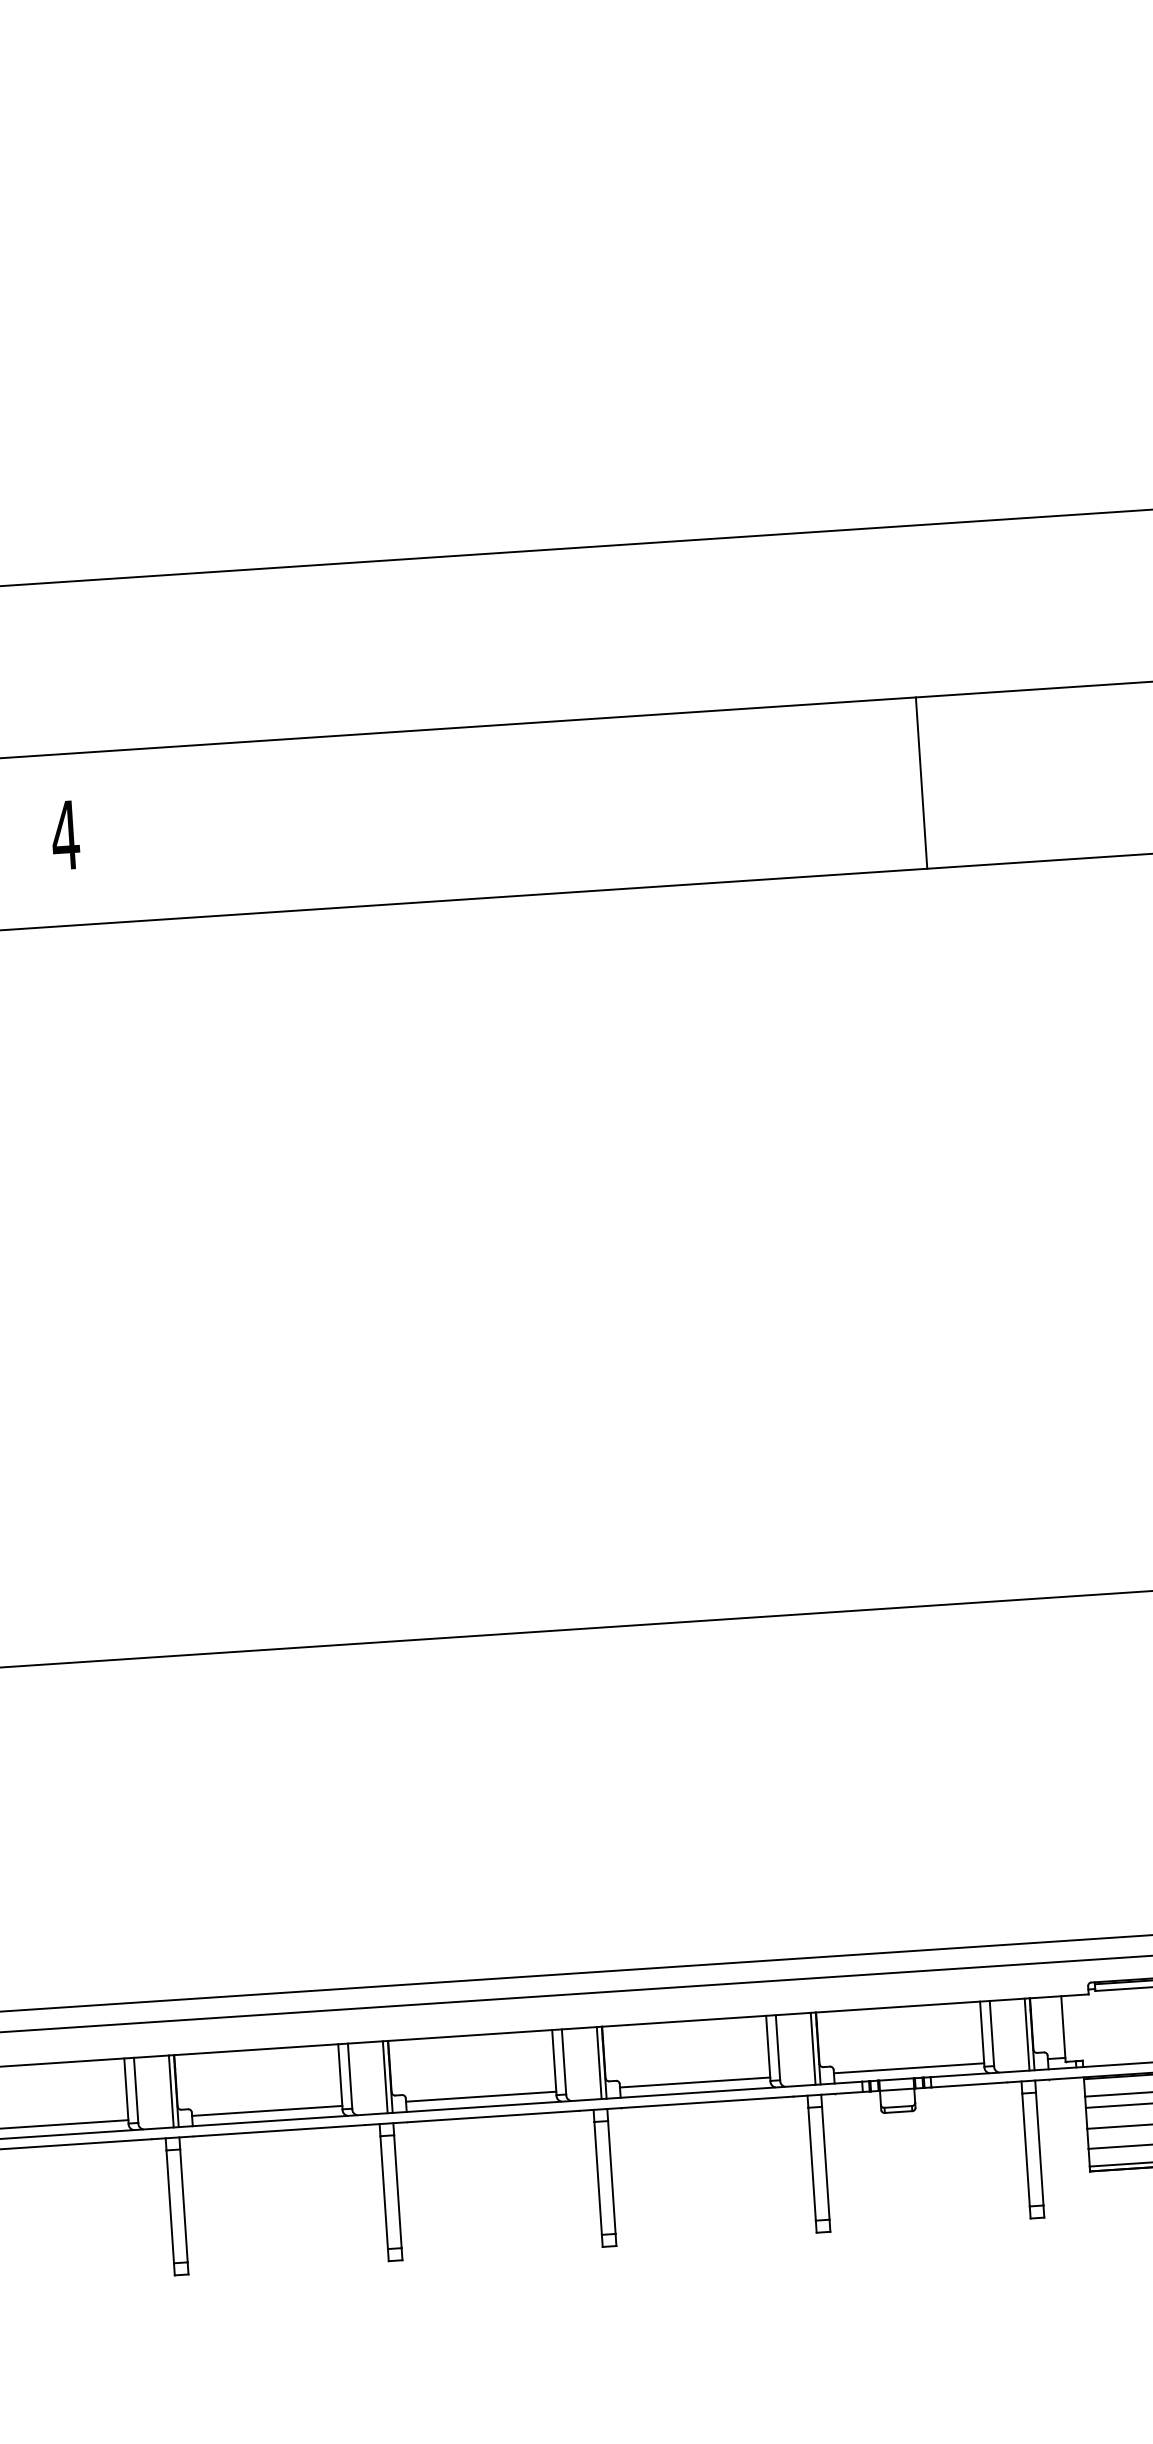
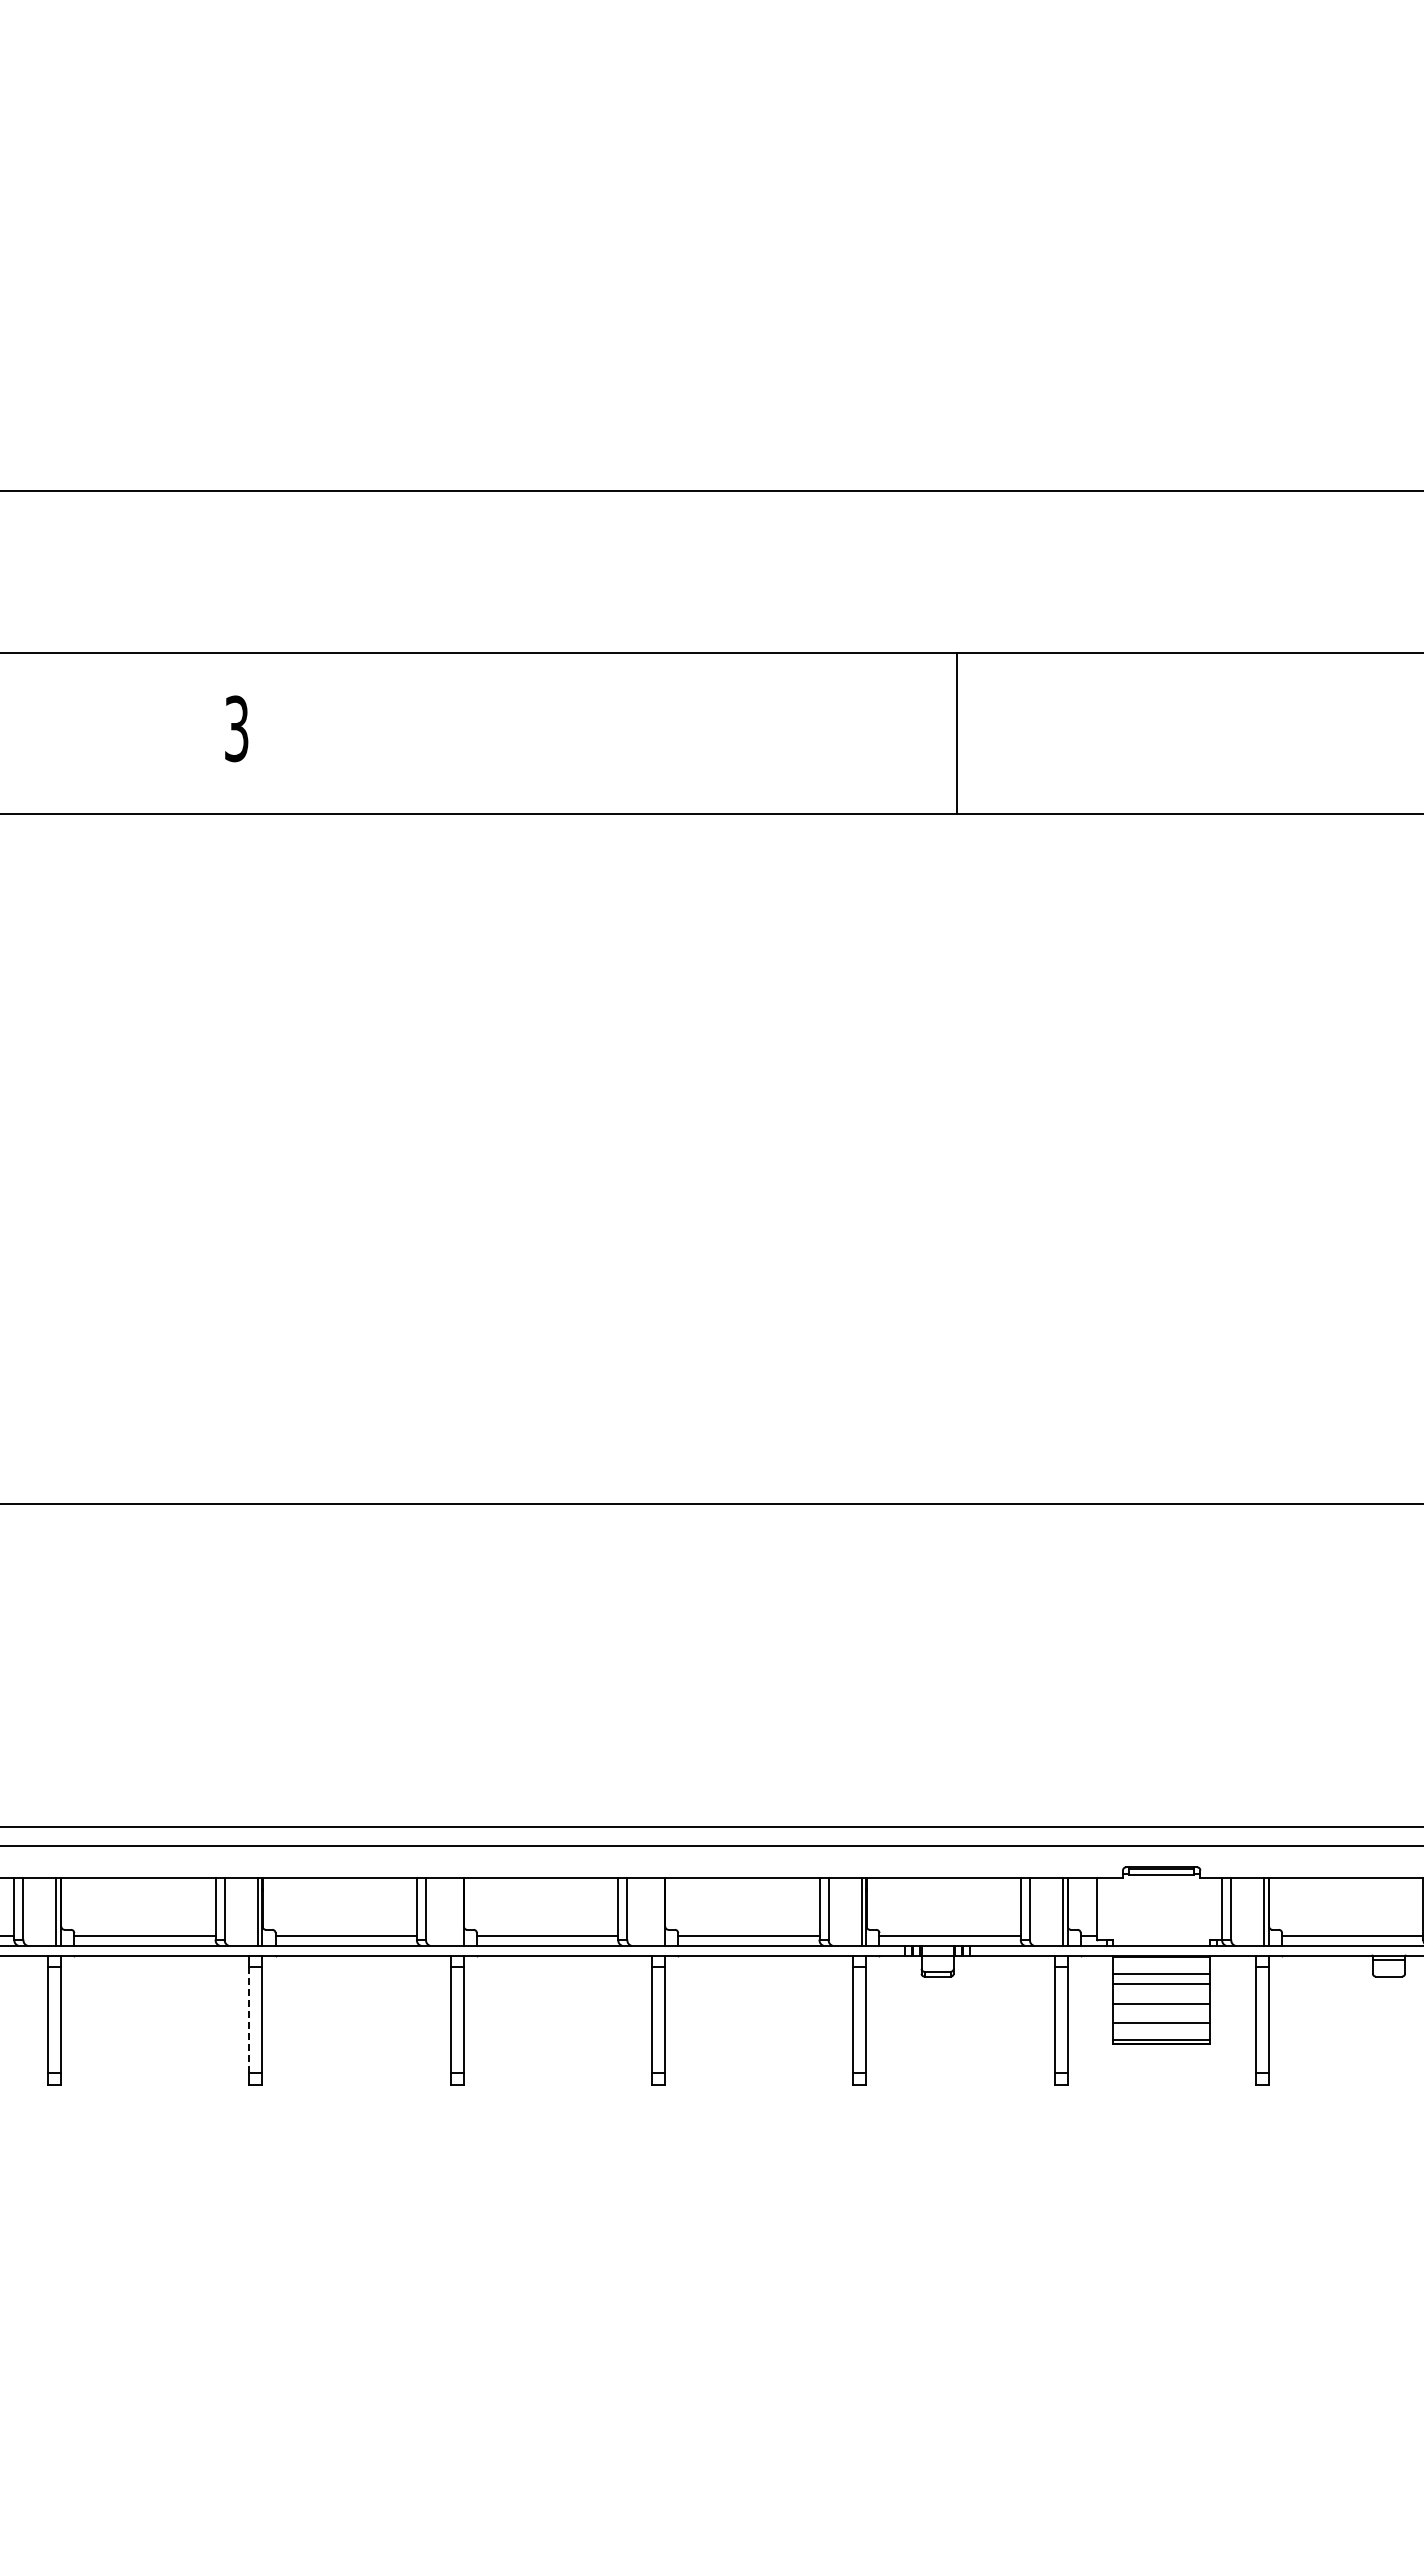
line: (921, 782) -> (956, 732), moved
text: (65, 834) -> (236, 728), 4 -> 3
line: (599, 2062) -> (660, 1911), removed
line: (384, 2076) -> (458, 1911), removed
line: (170, 2207) -> (249, 2020), solid -> dashed

